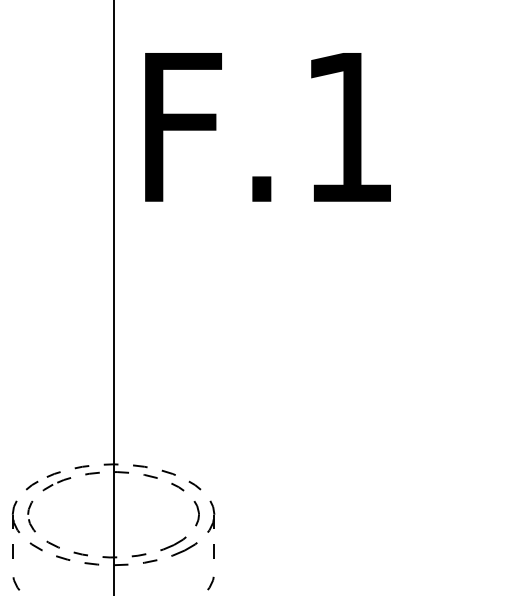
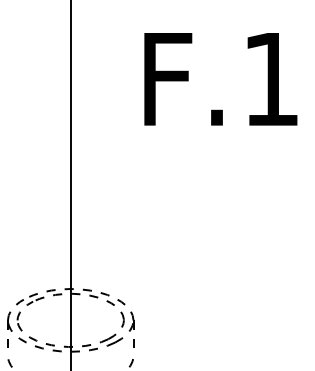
text: (267, 127) -> (220, 79), moved

